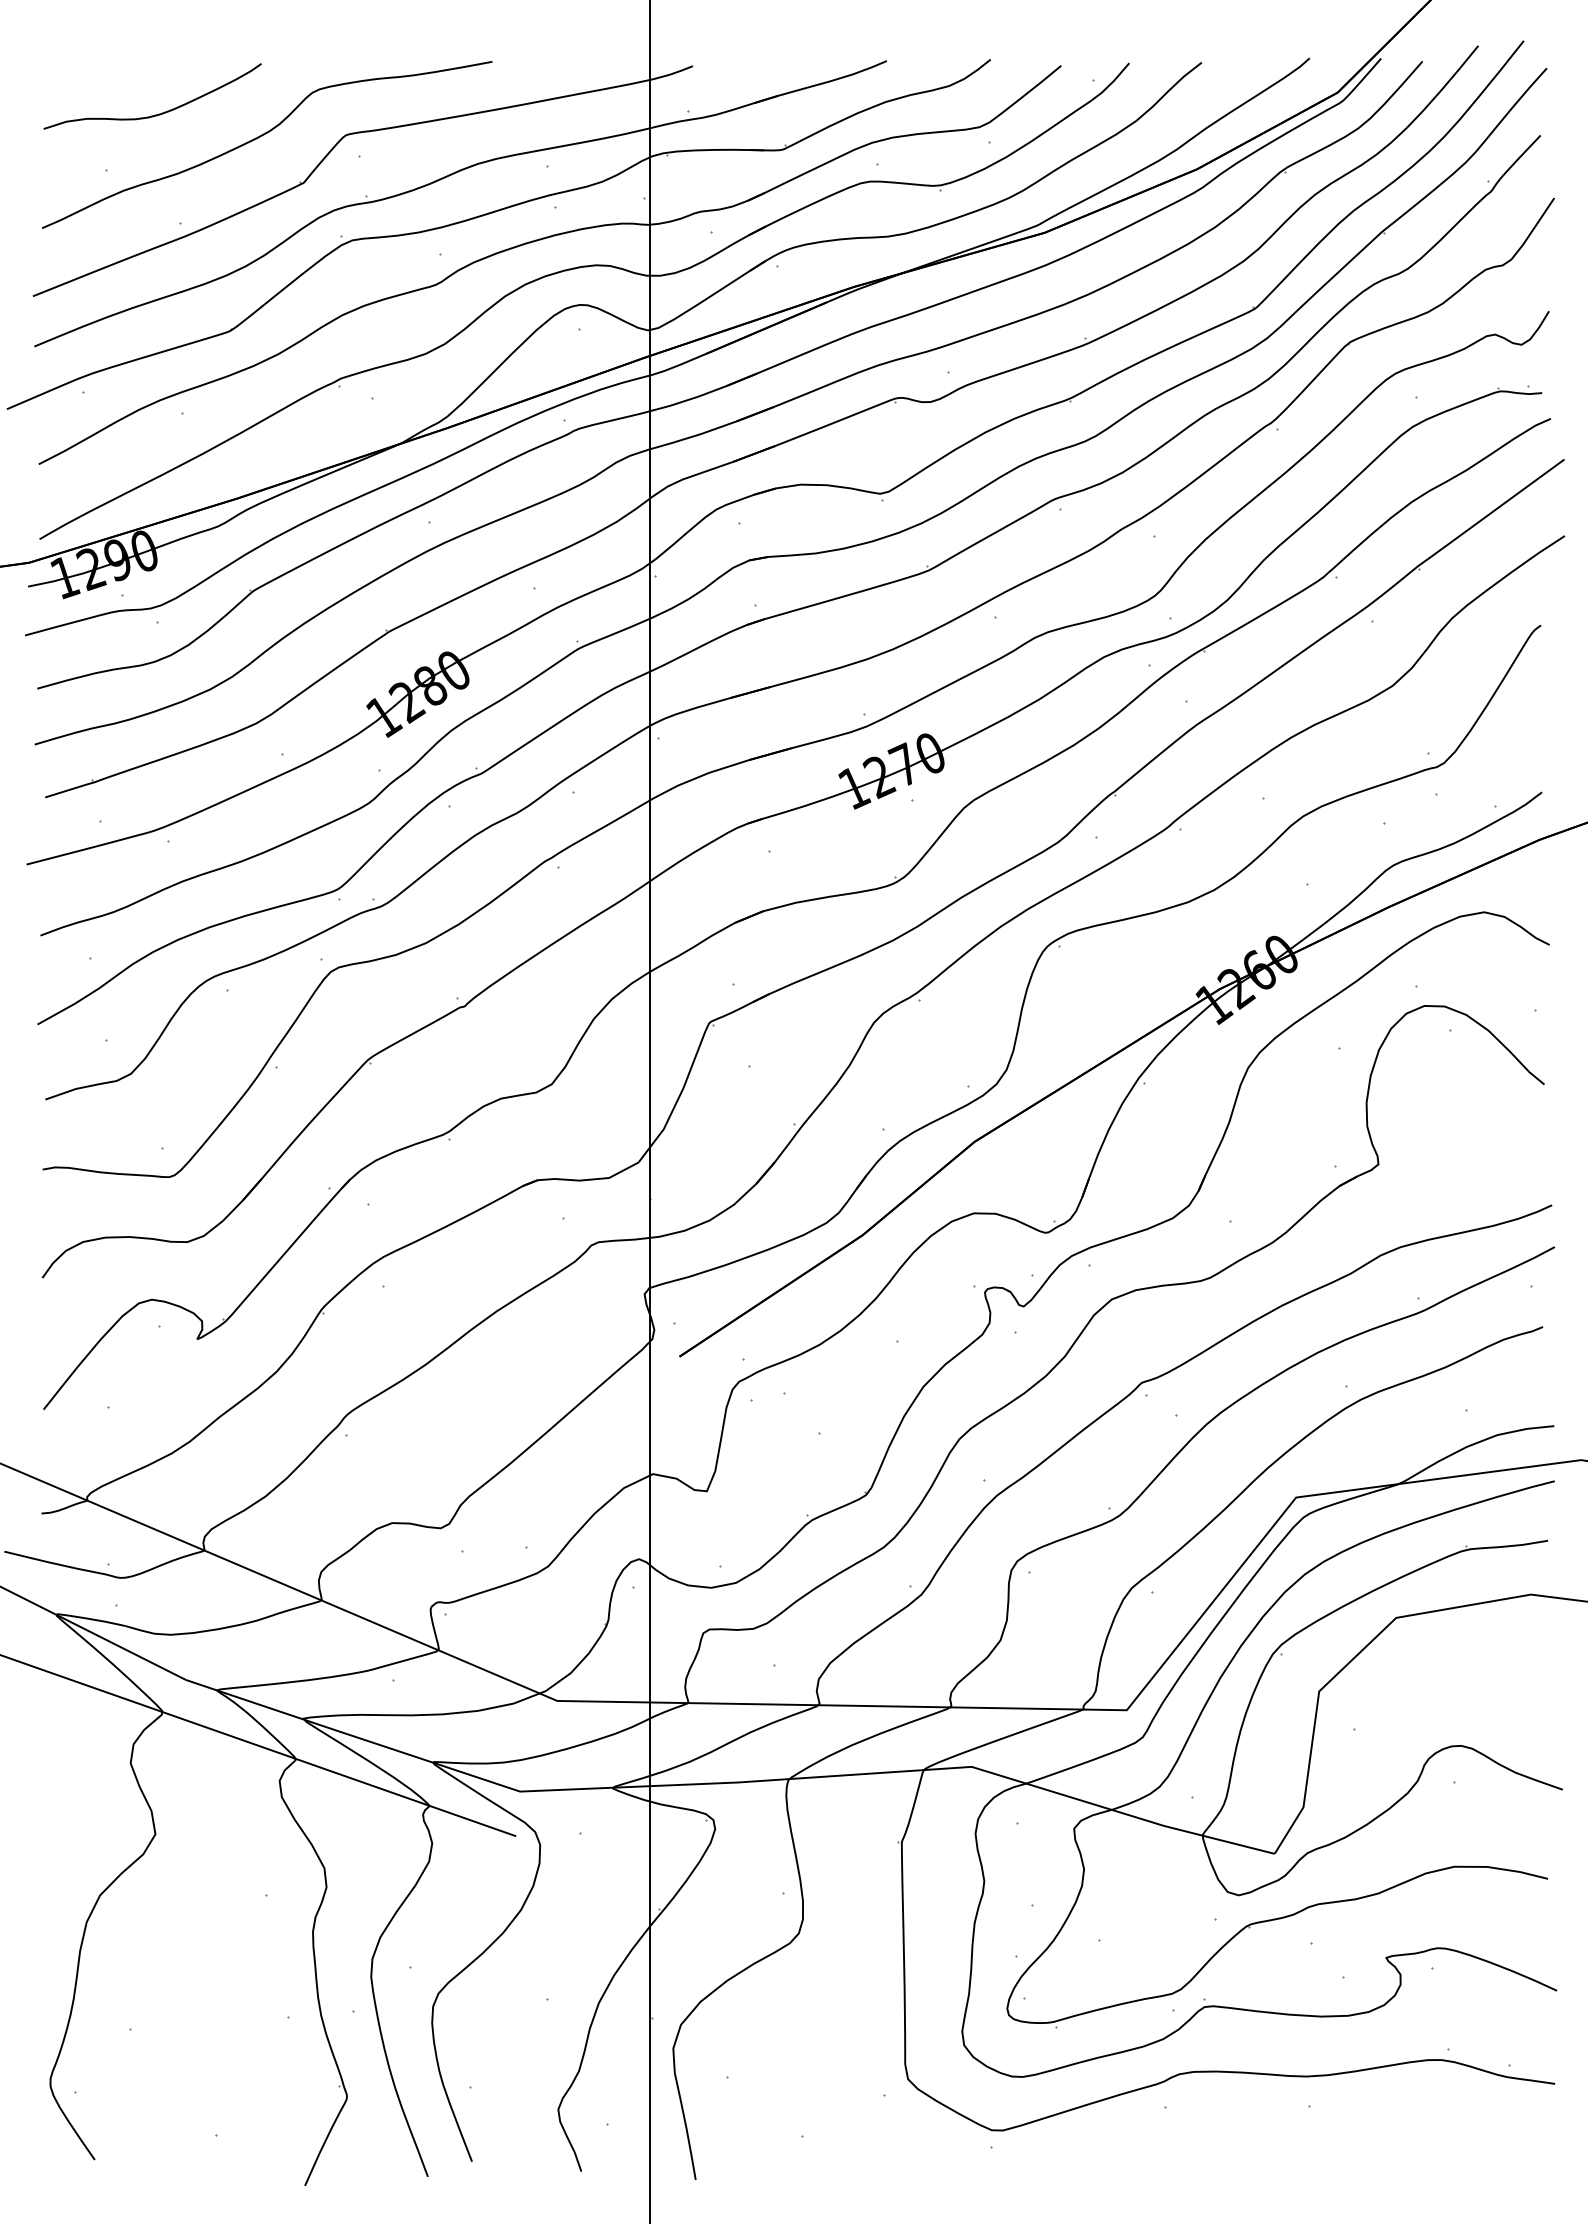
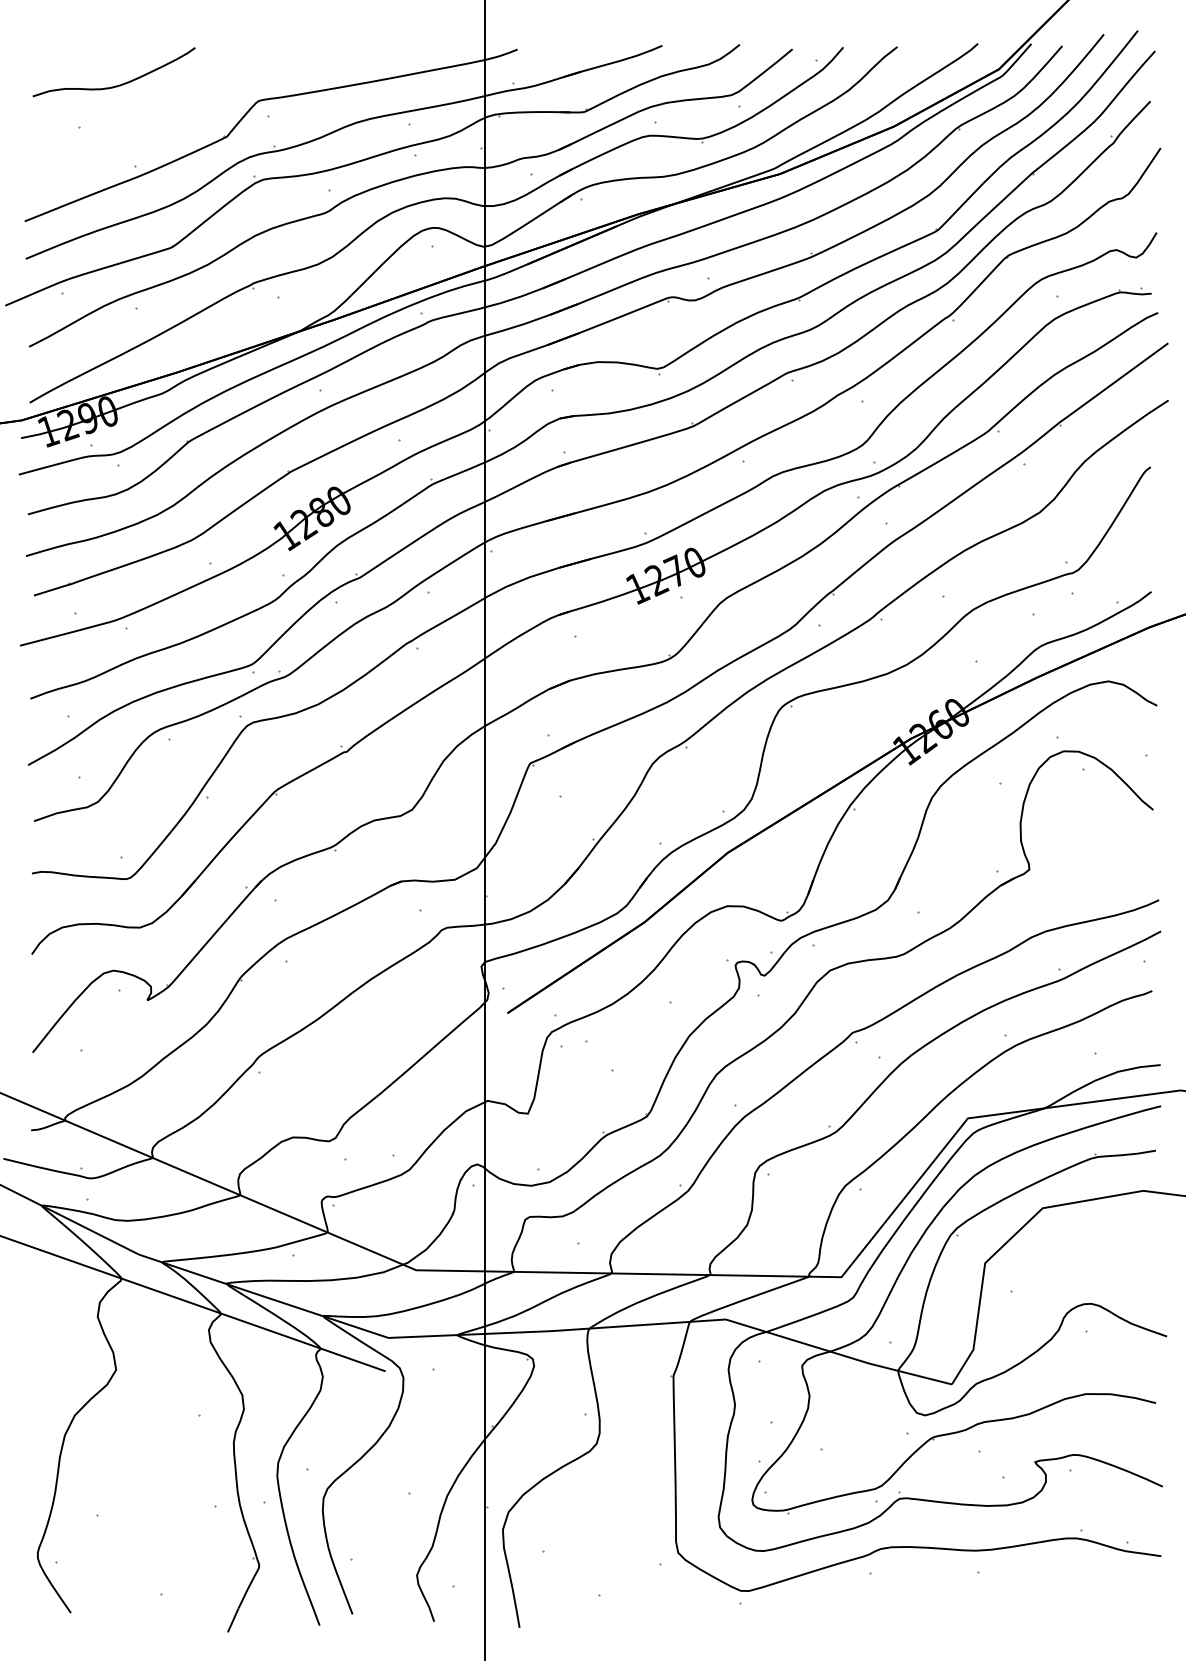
curve: (262, 136) -> (196, 102), removed

